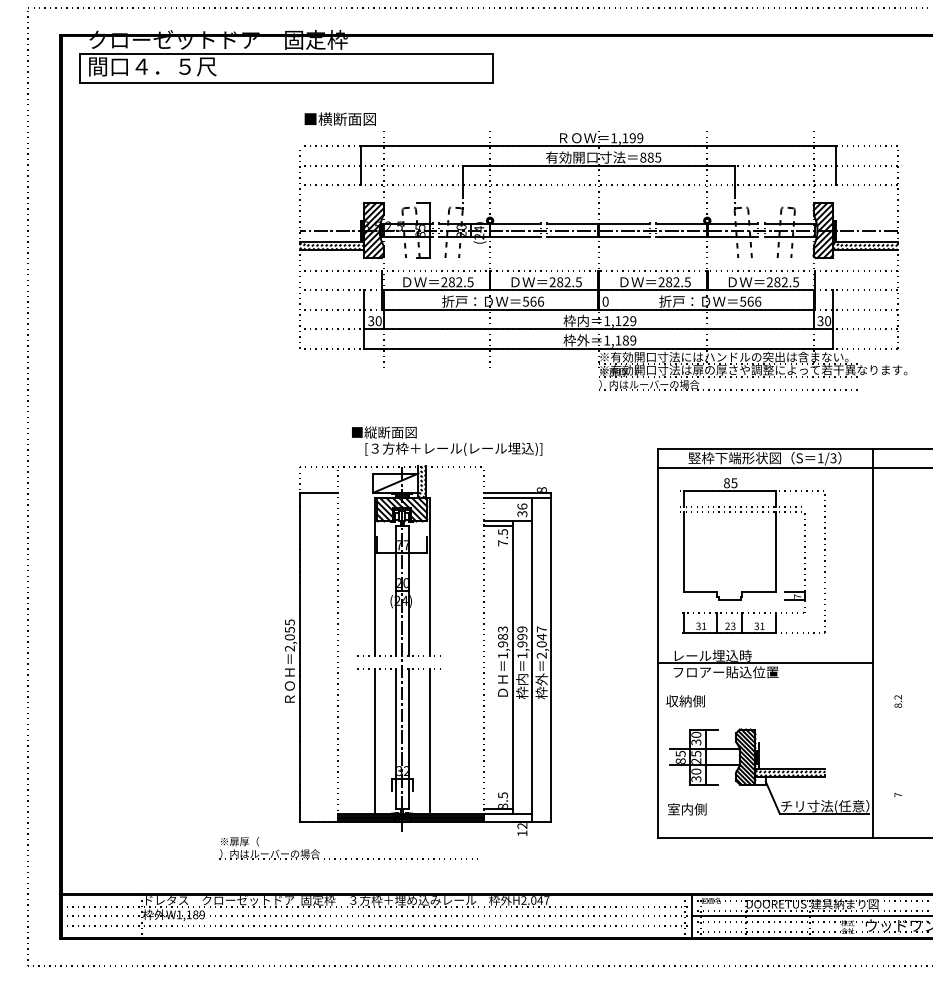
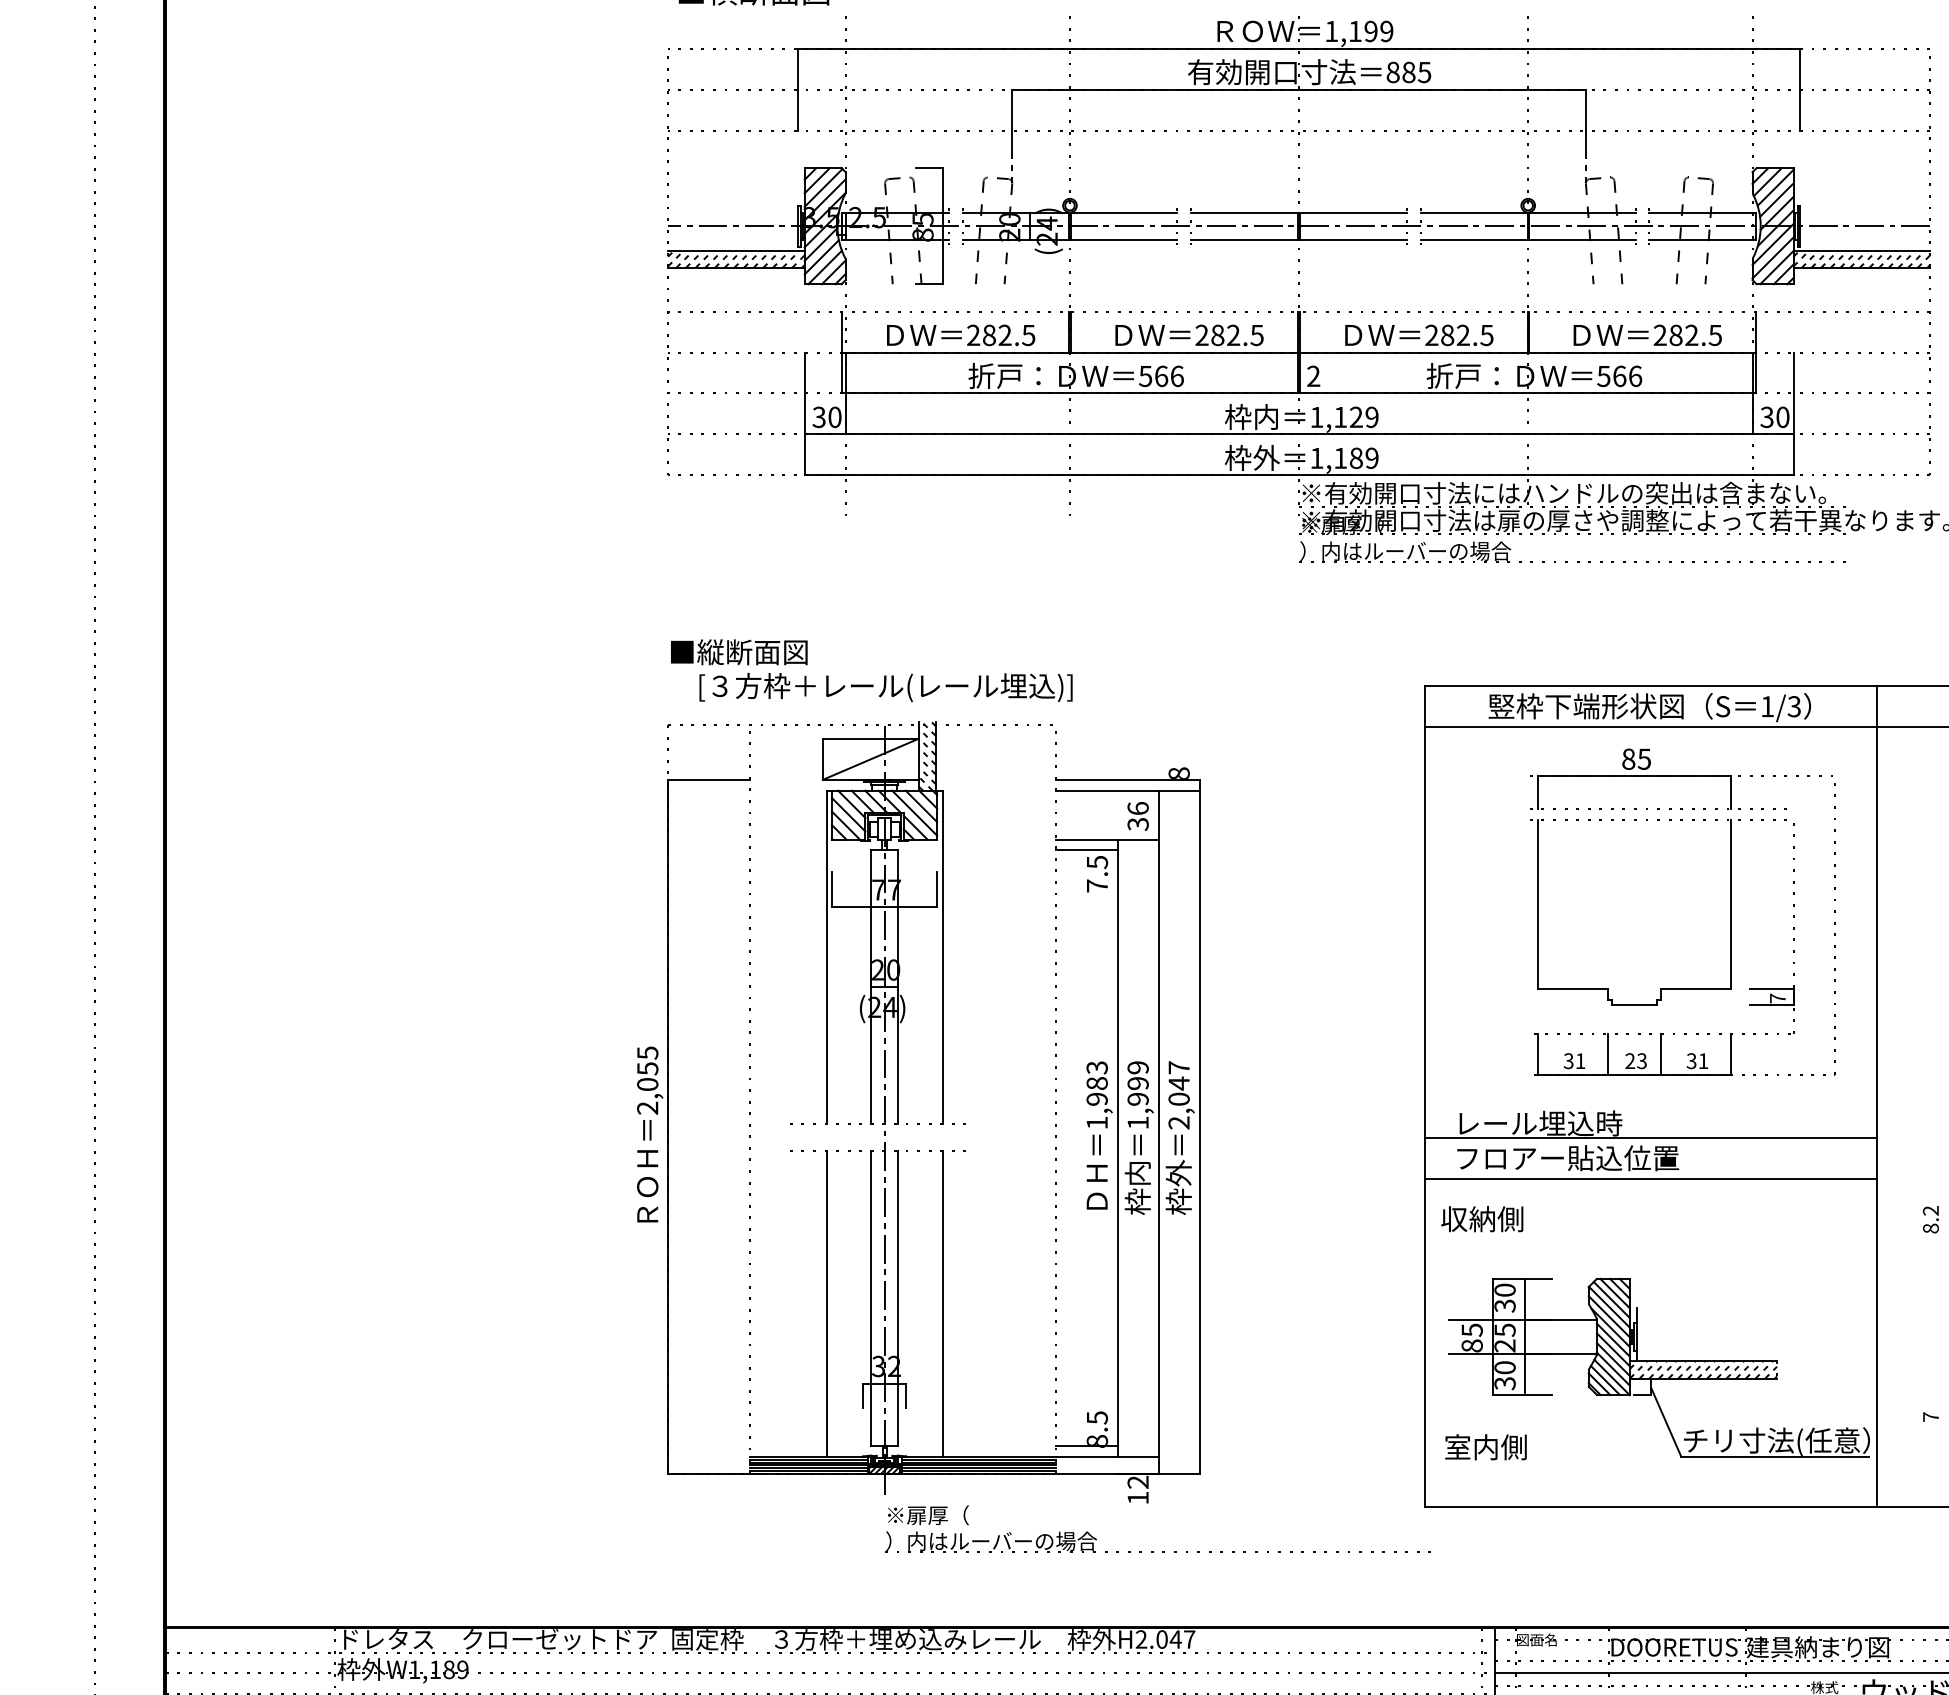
text: (605, 301) -> (1313, 375), 0 -> 2
text: (447, 440) -> (872, 669), moved
part: (775, 555) -> (1731, 911), moved
line: (765, 682) -> (1650, 1179), added
part: (346, 858) -> (1153, 1550), moved

